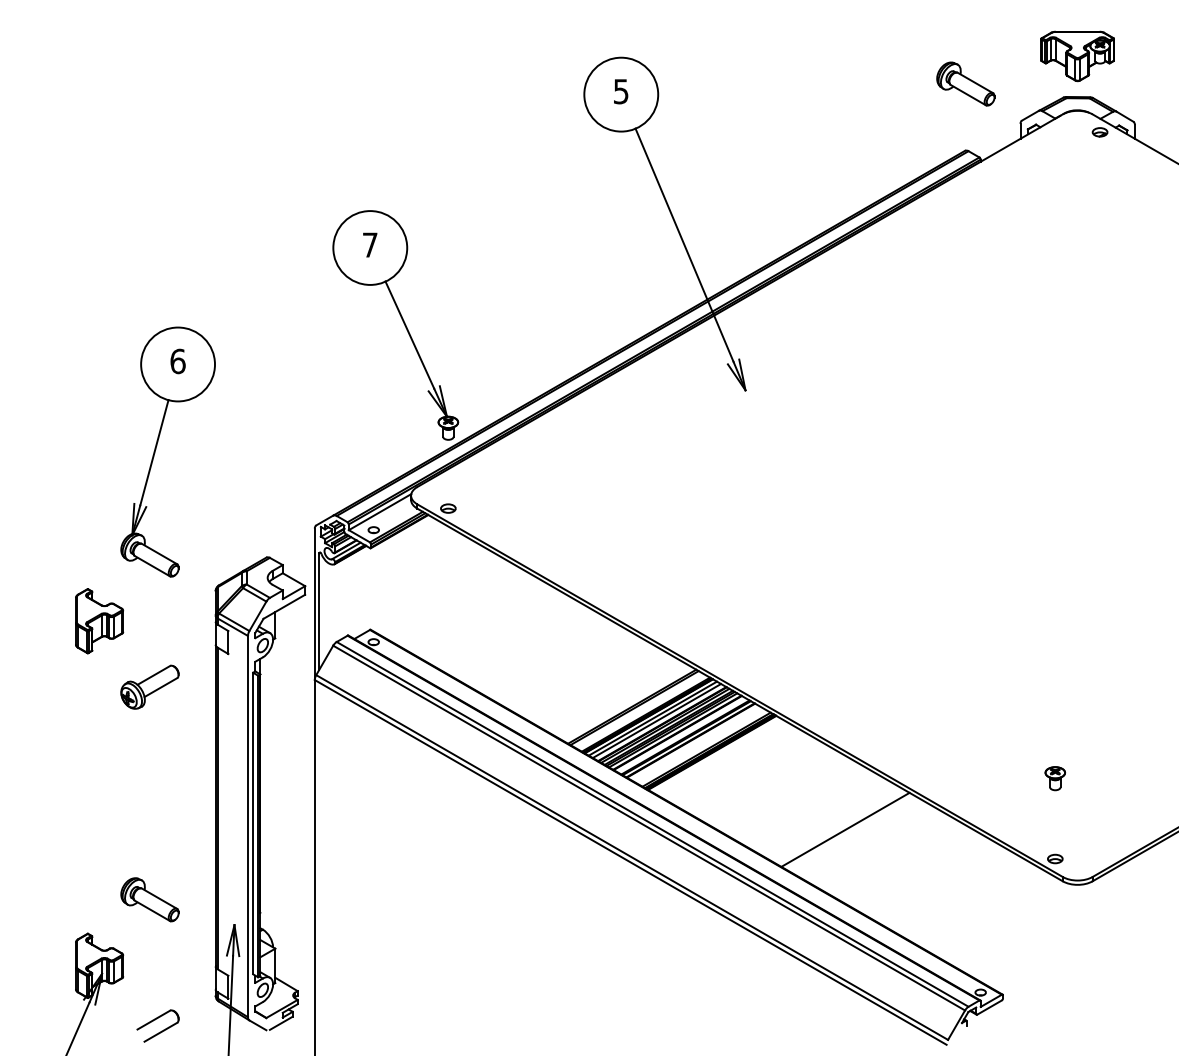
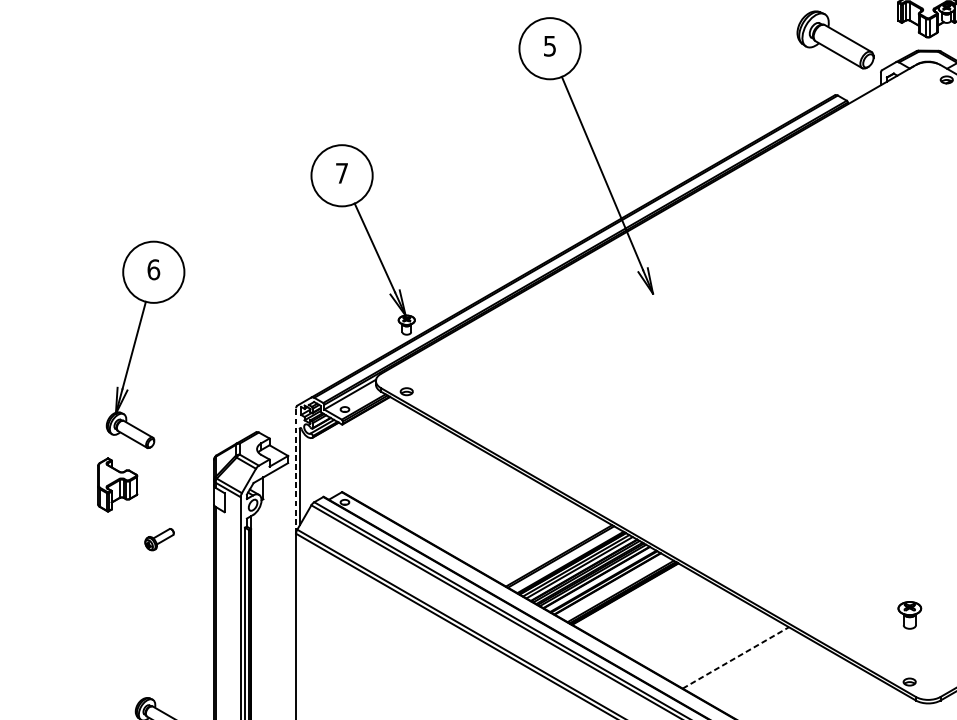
part: (965, 83) -> (835, 39), size x1.6
part: (156, 449) -> (135, 342), moved
line: (314, 604) -> (295, 471), solid -> dashed
part: (149, 686) -> (159, 539), size x0.6
part: (1054, 778) -> (909, 615), size x1.4
line: (845, 829) -> (735, 657), solid -> dashed

